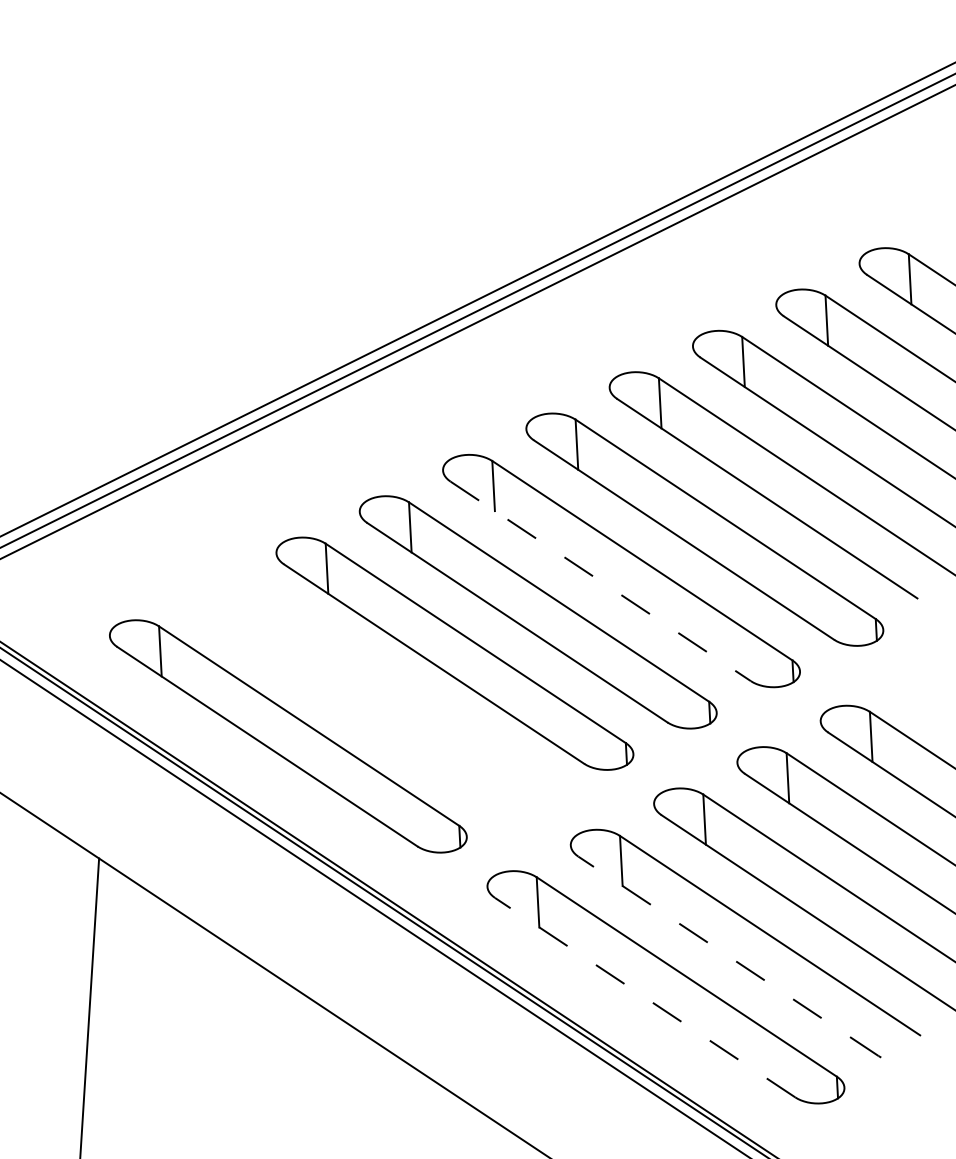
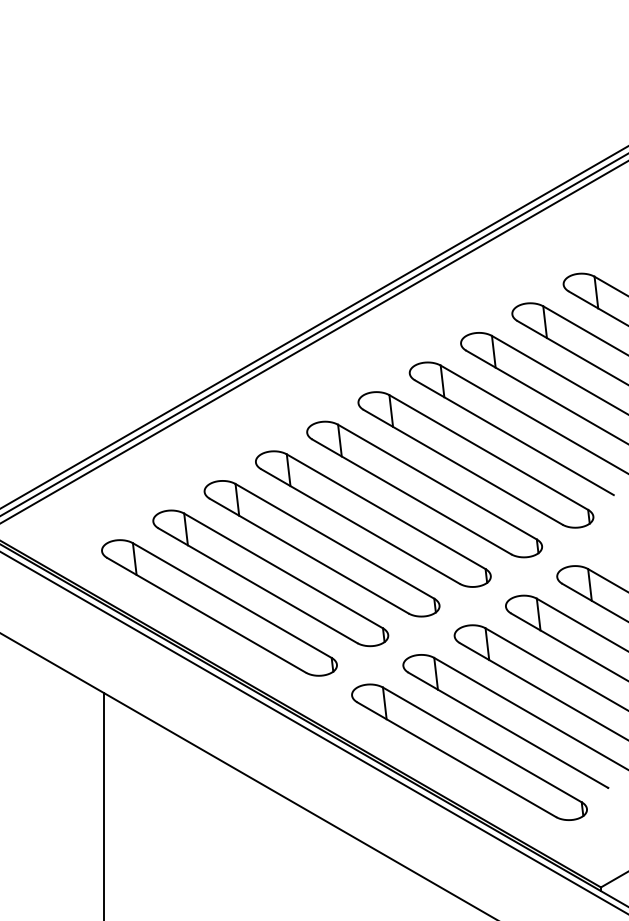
line: (600, 580) -> (411, 496), dashed -> solid
part: (371, 695) -> (270, 578), added
line: (729, 956) -> (508, 730), dashed -> solid
line: (644, 997) -> (456, 759), dashed -> solid

